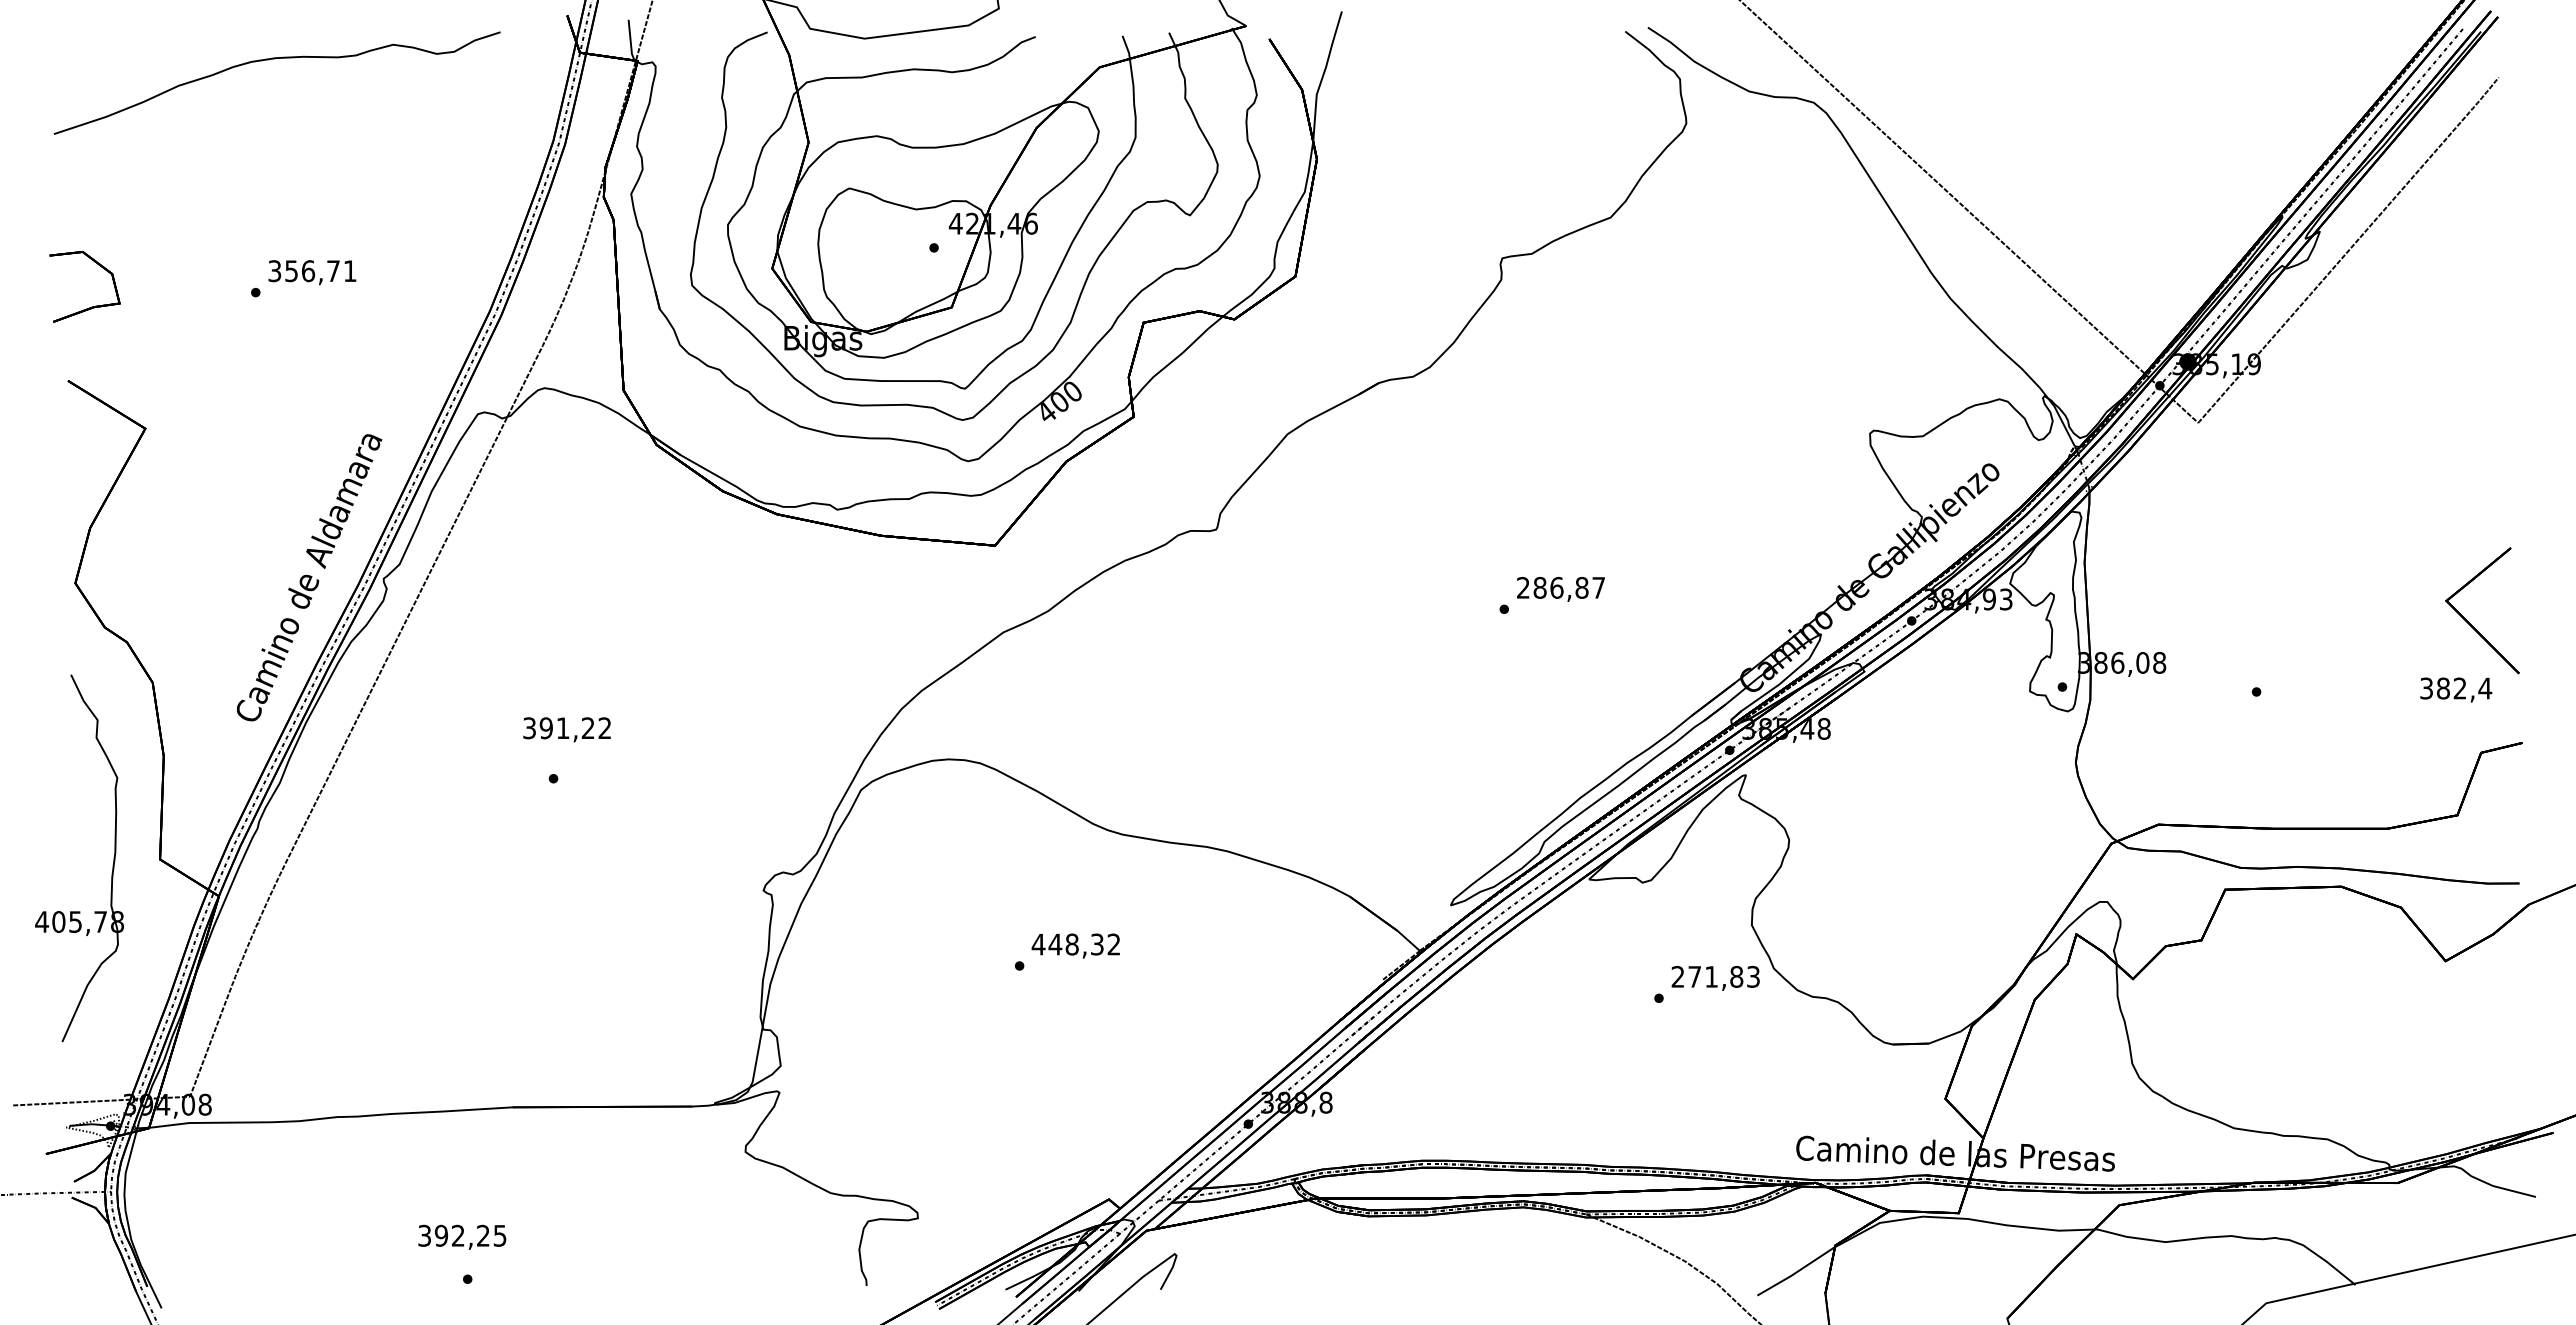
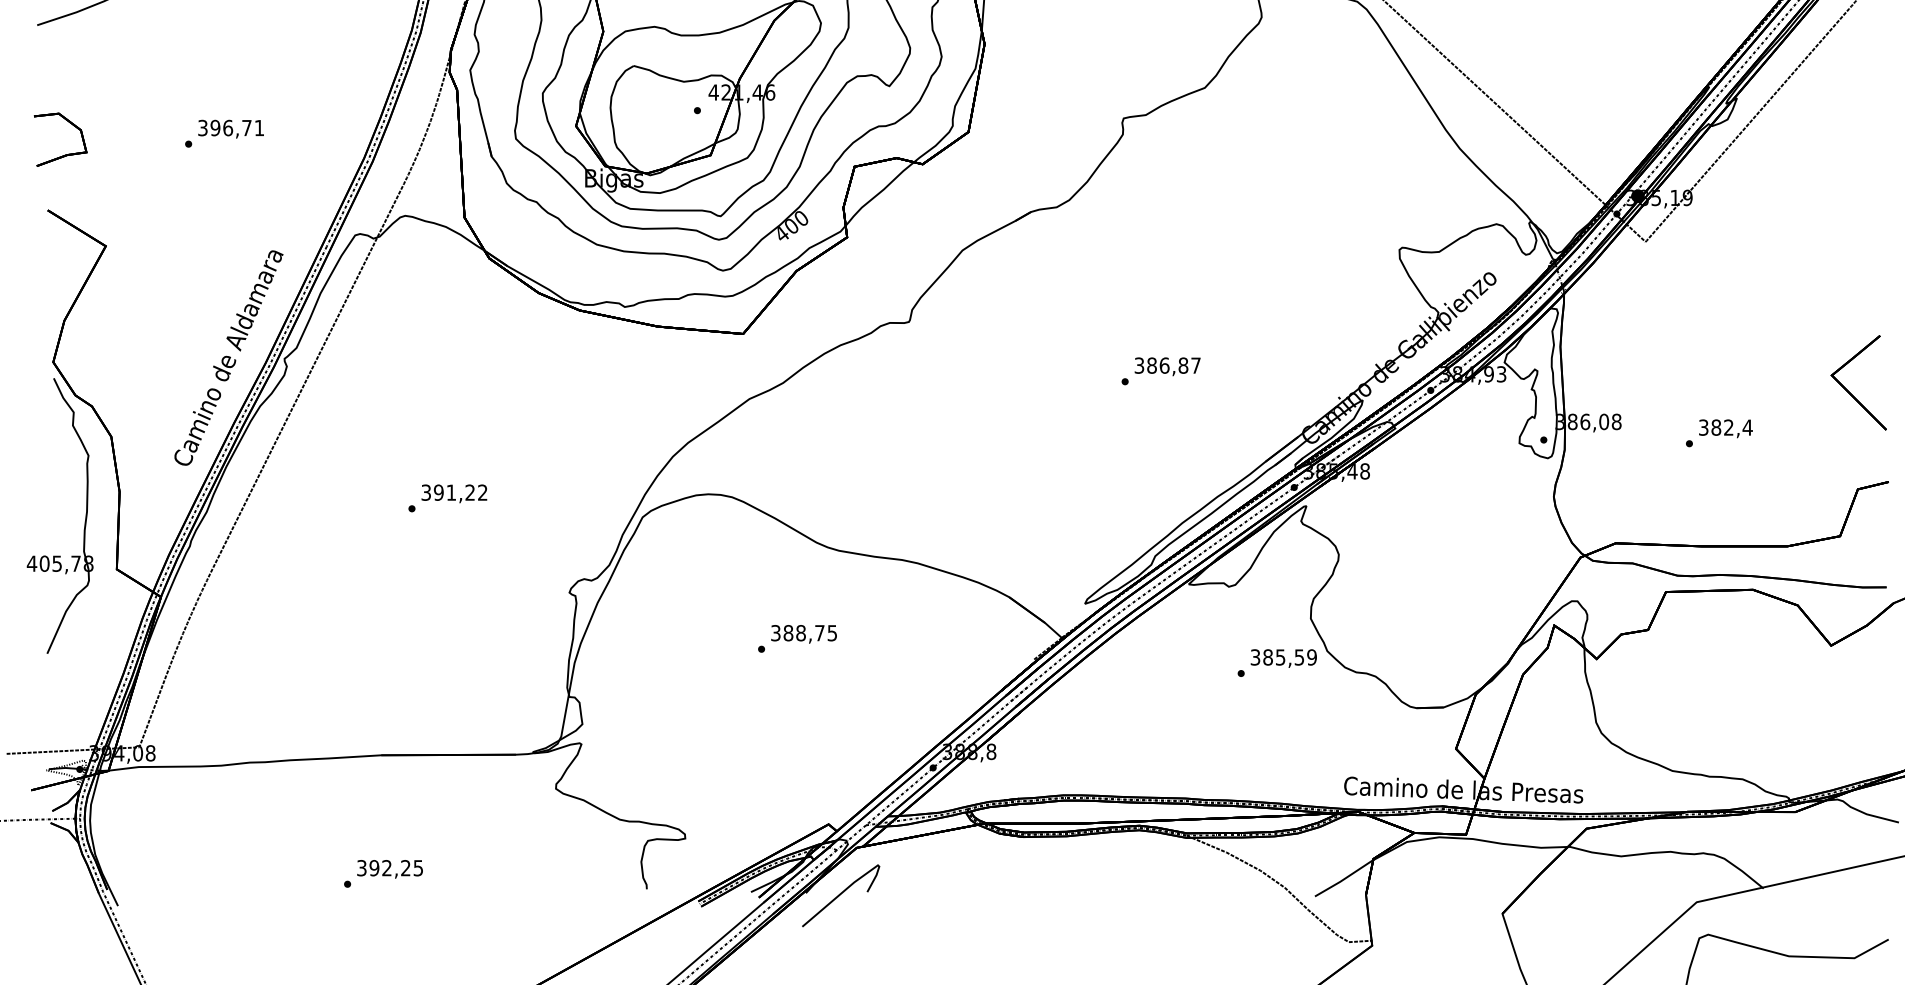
text: (291, 270) -> (215, 127), 356,71 -> 396,71
text: (1523, 587) -> (1139, 365), 286,87 -> 386,87
text: (2456, 689) -> (1726, 428), moved
text: (566, 729) -> (453, 493), moved
part: (112, 865) -> (84, 521), moved
text: (1075, 944) -> (803, 633), 448,32 -> 388,75
text: (1715, 976) -> (1283, 657), 271,83 -> 385,59
text: (462, 1236) -> (390, 868), moved

